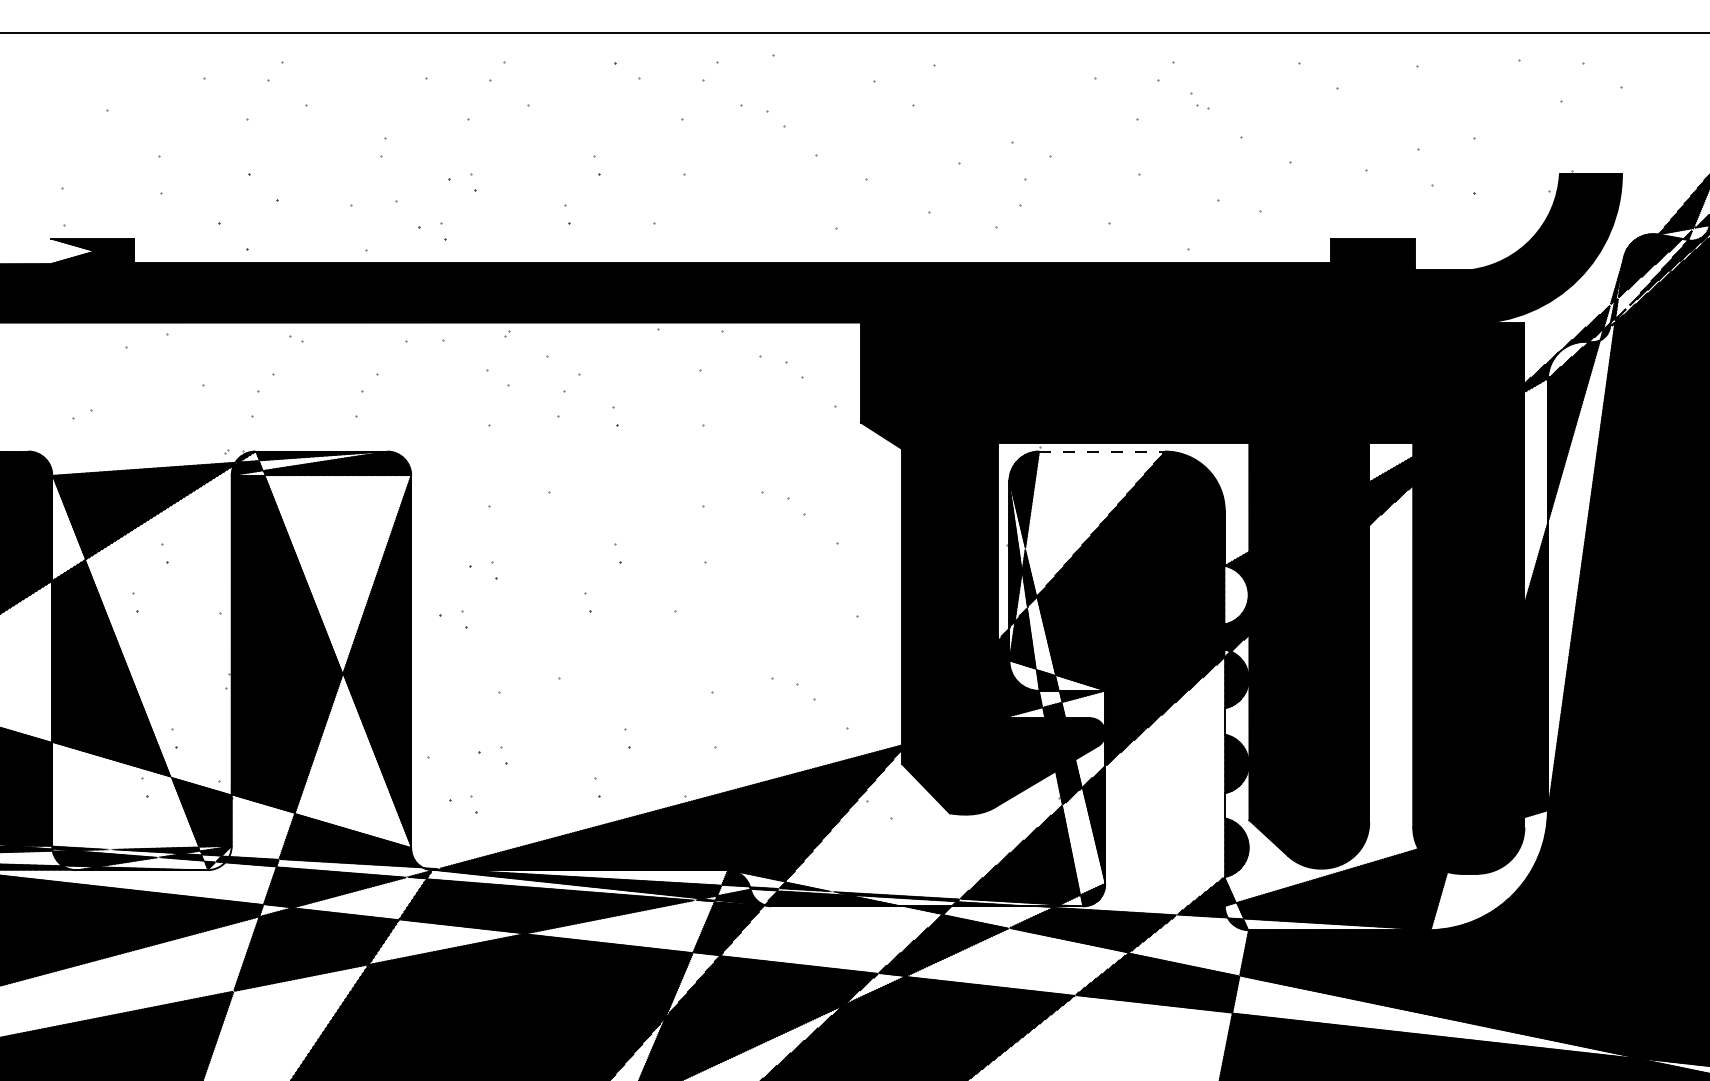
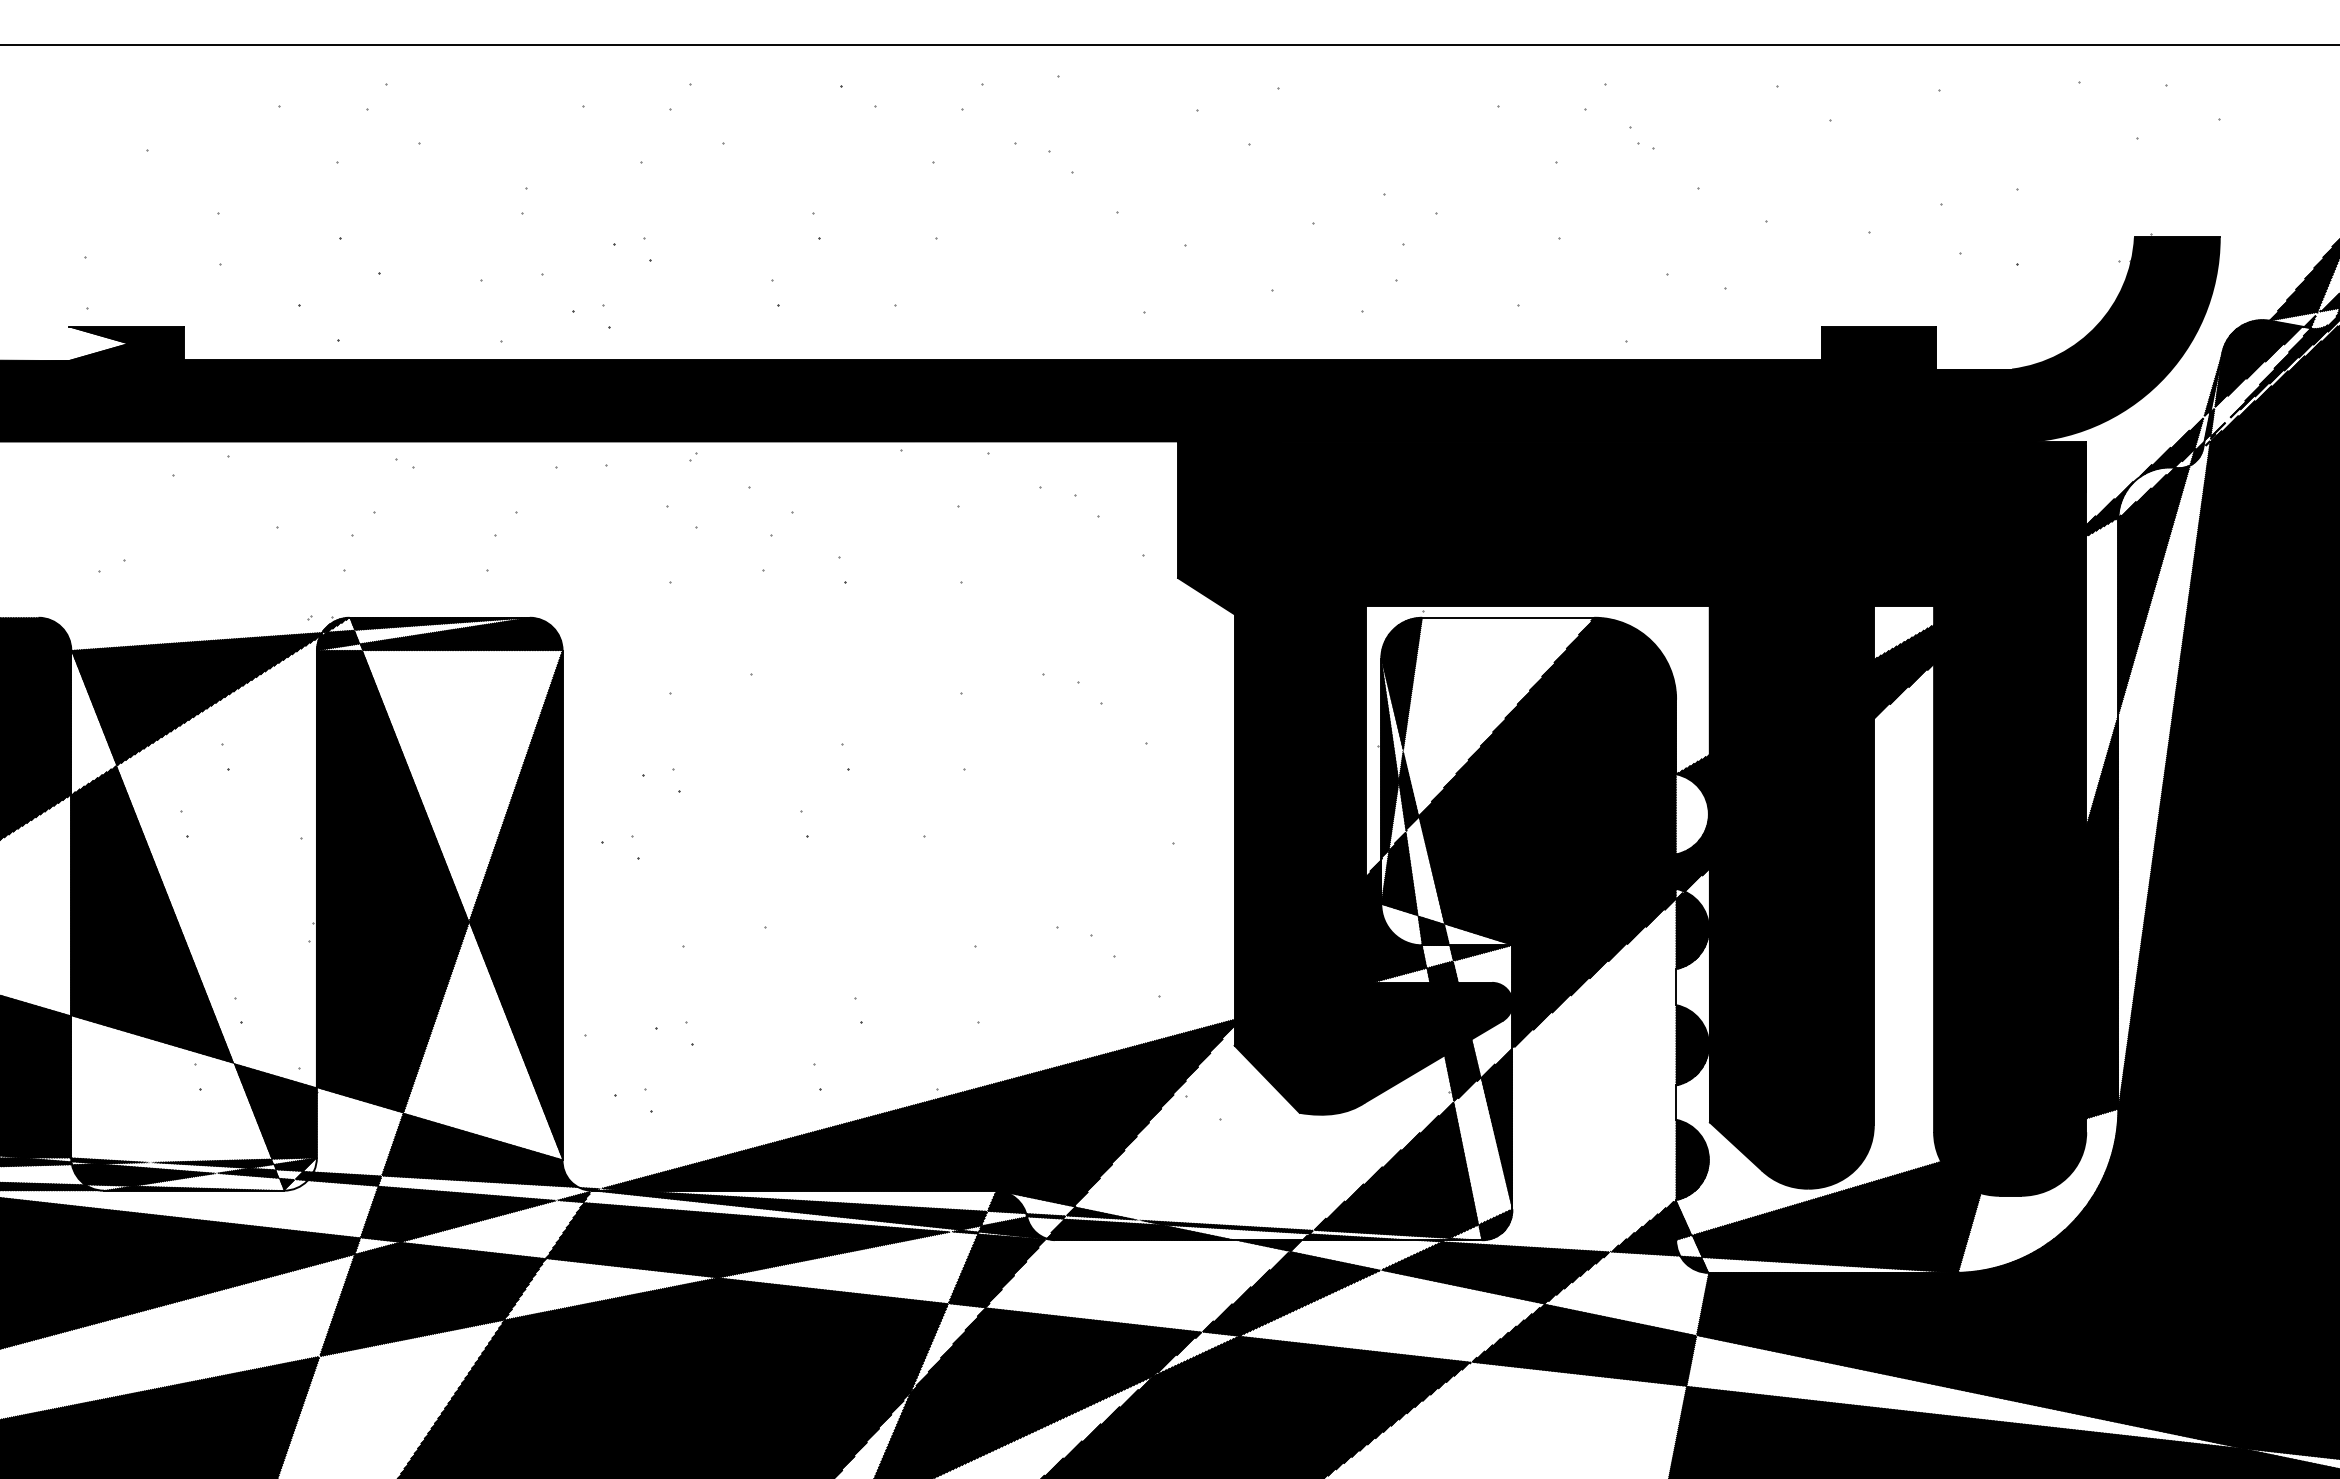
line: (1102, 451) -> (1508, 617), dashed -> solid

